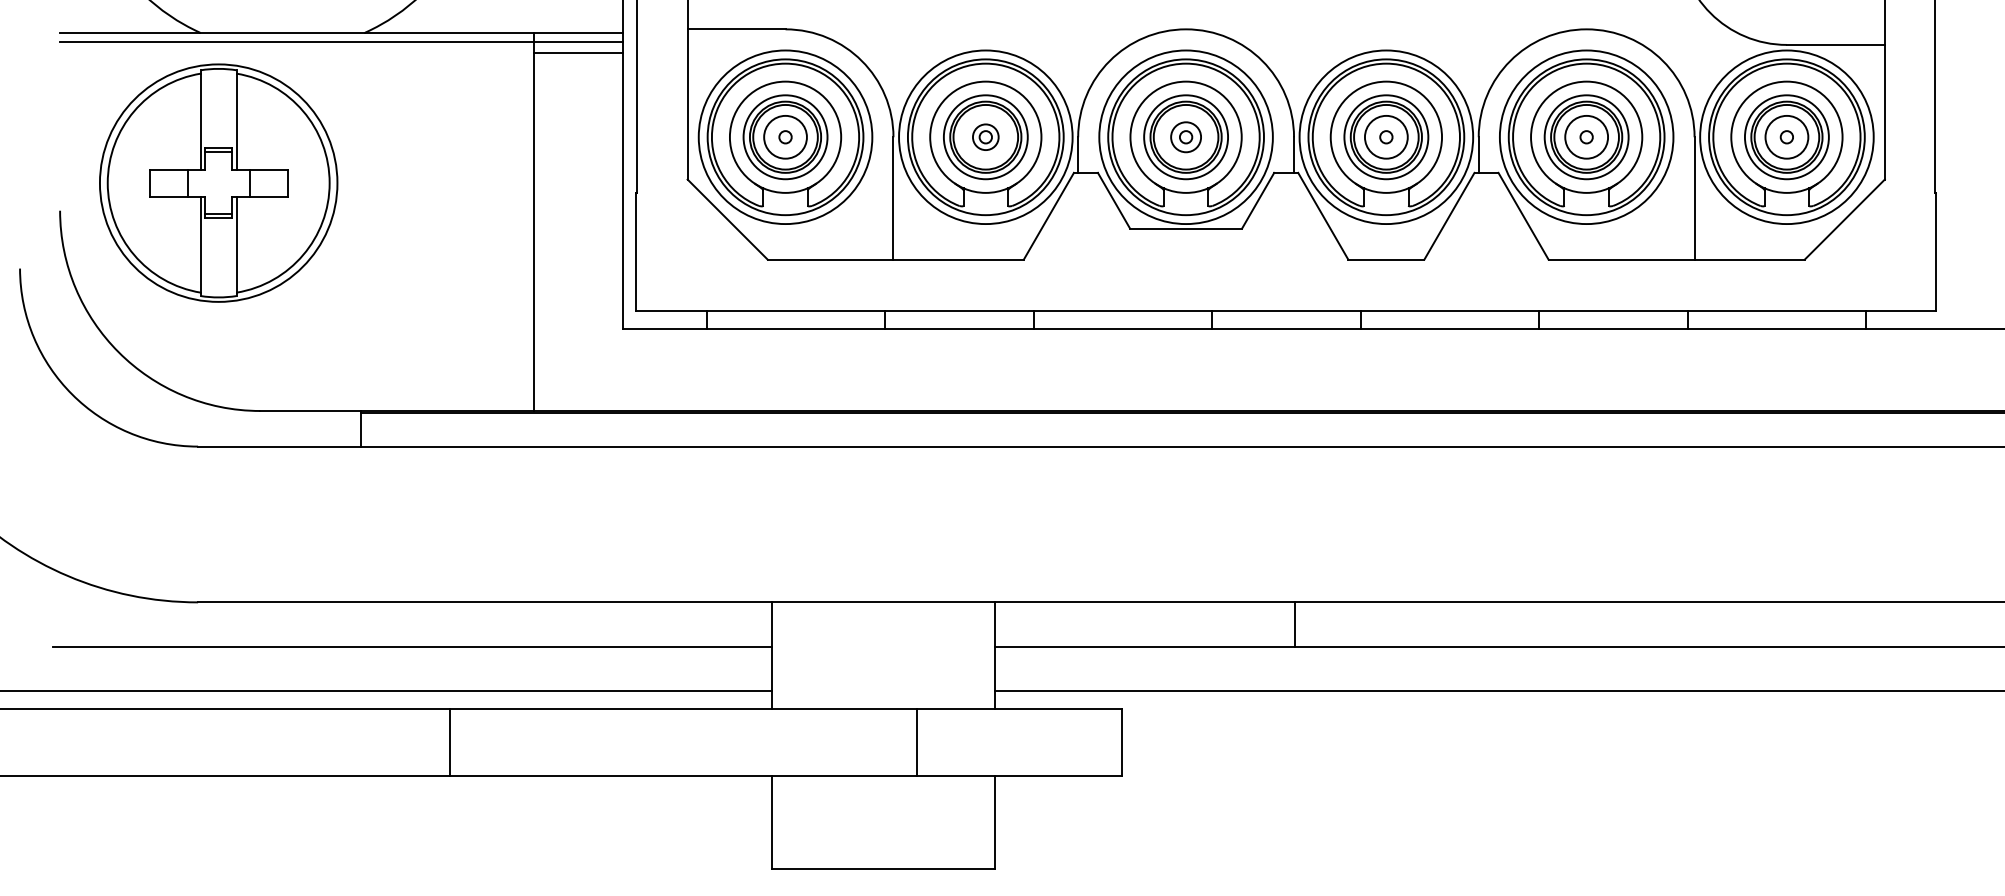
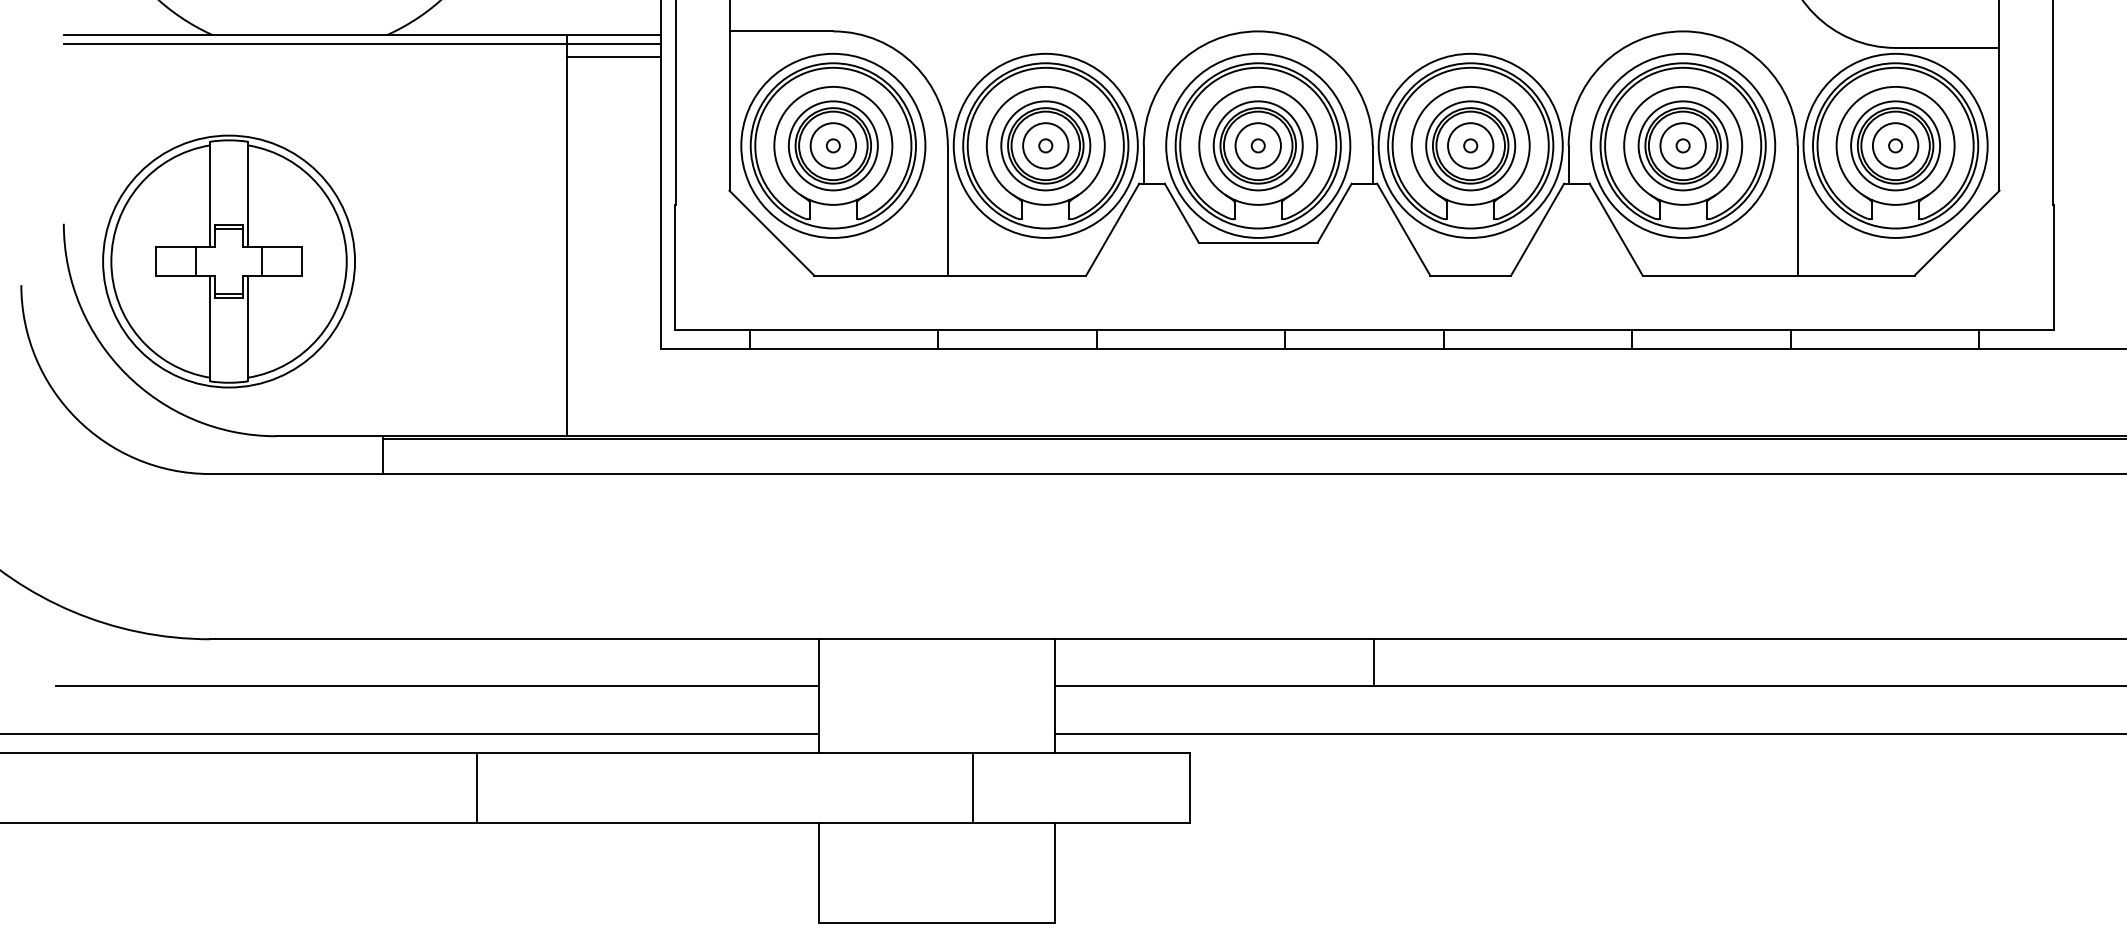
circle: (985, 136) -> (1045, 145), size x1.67
circle: (1185, 136) -> (1257, 145), size x1.43
part: (218, 183) -> (228, 261), moved

